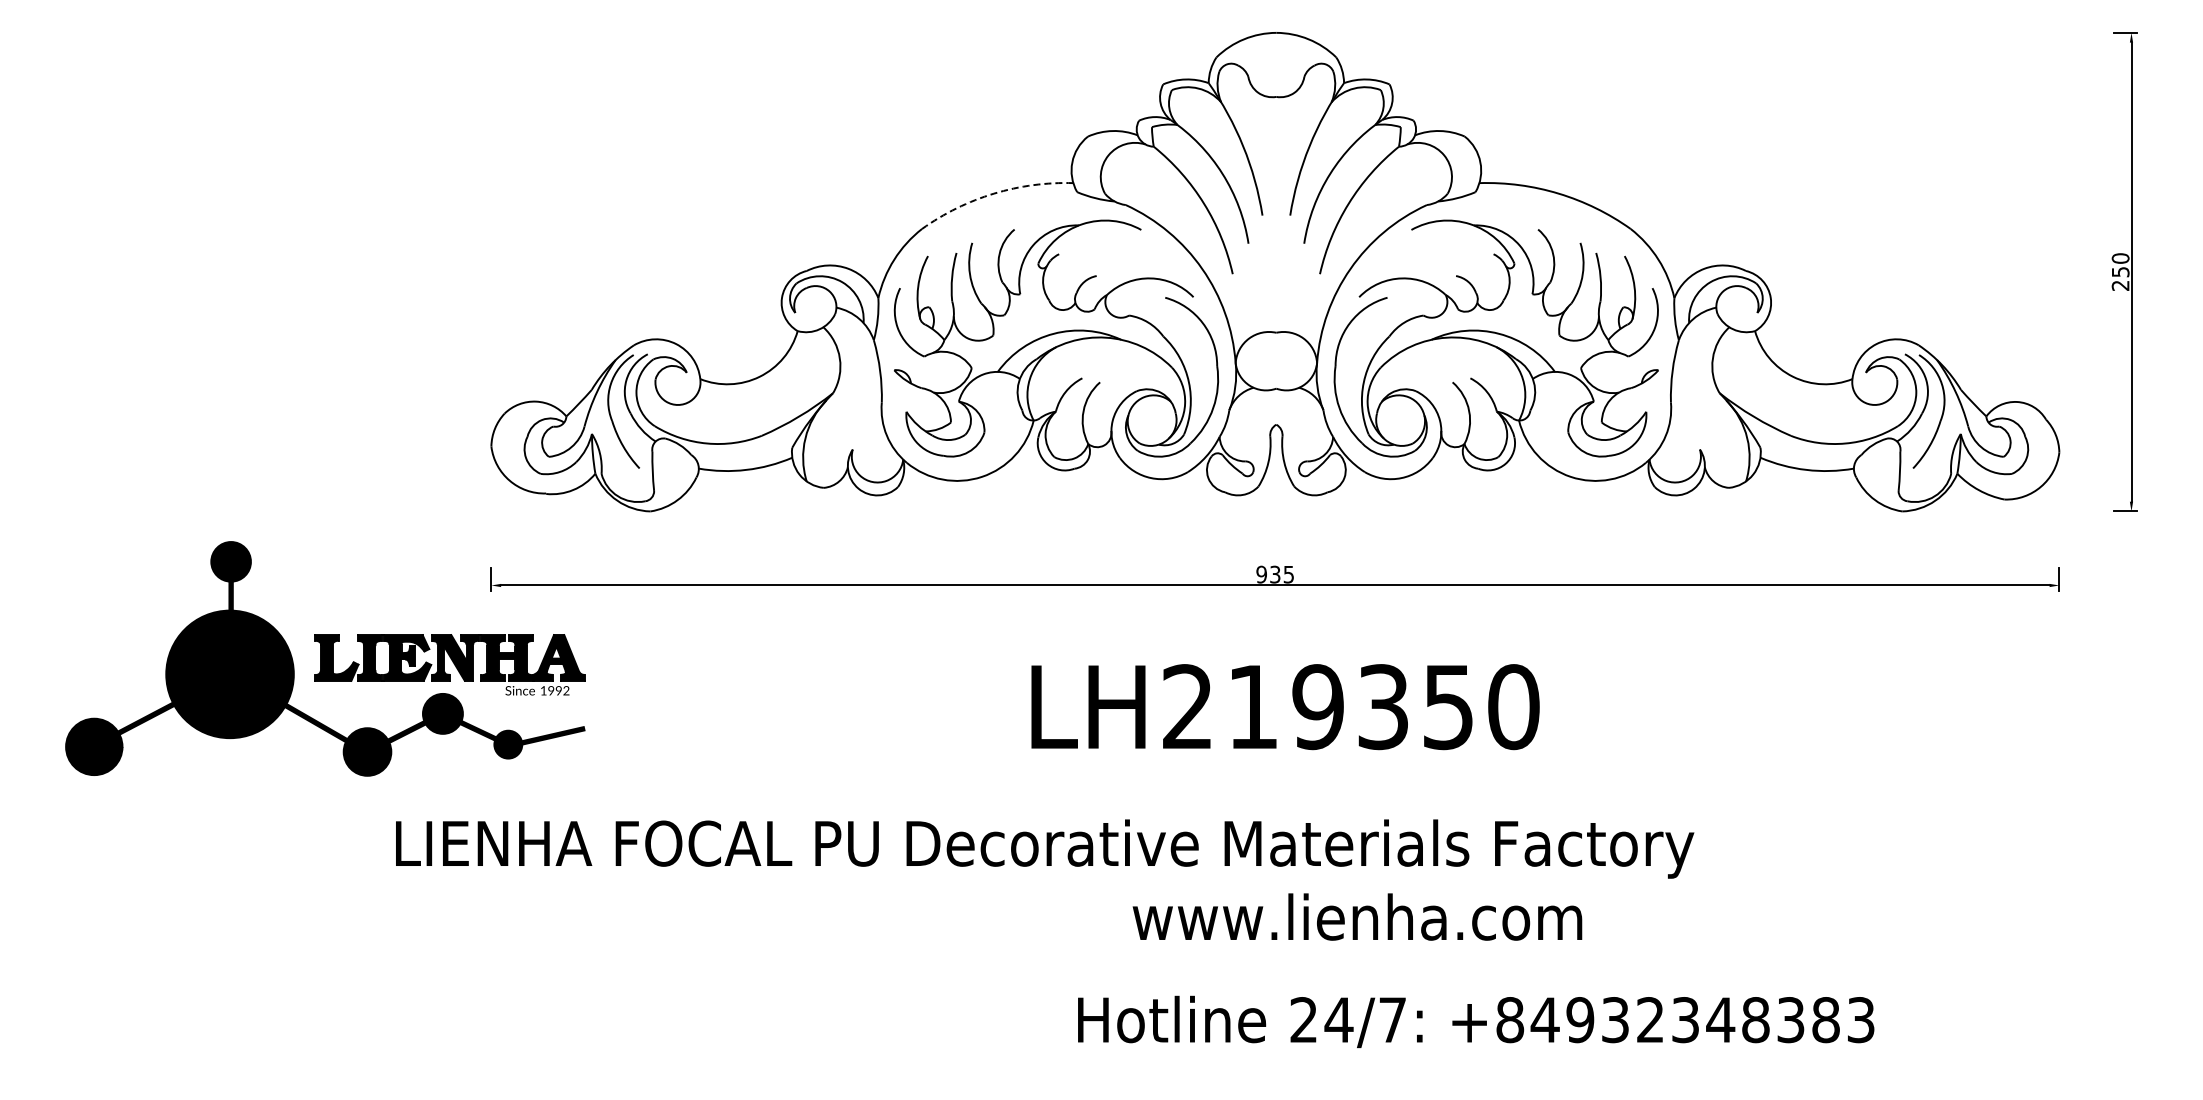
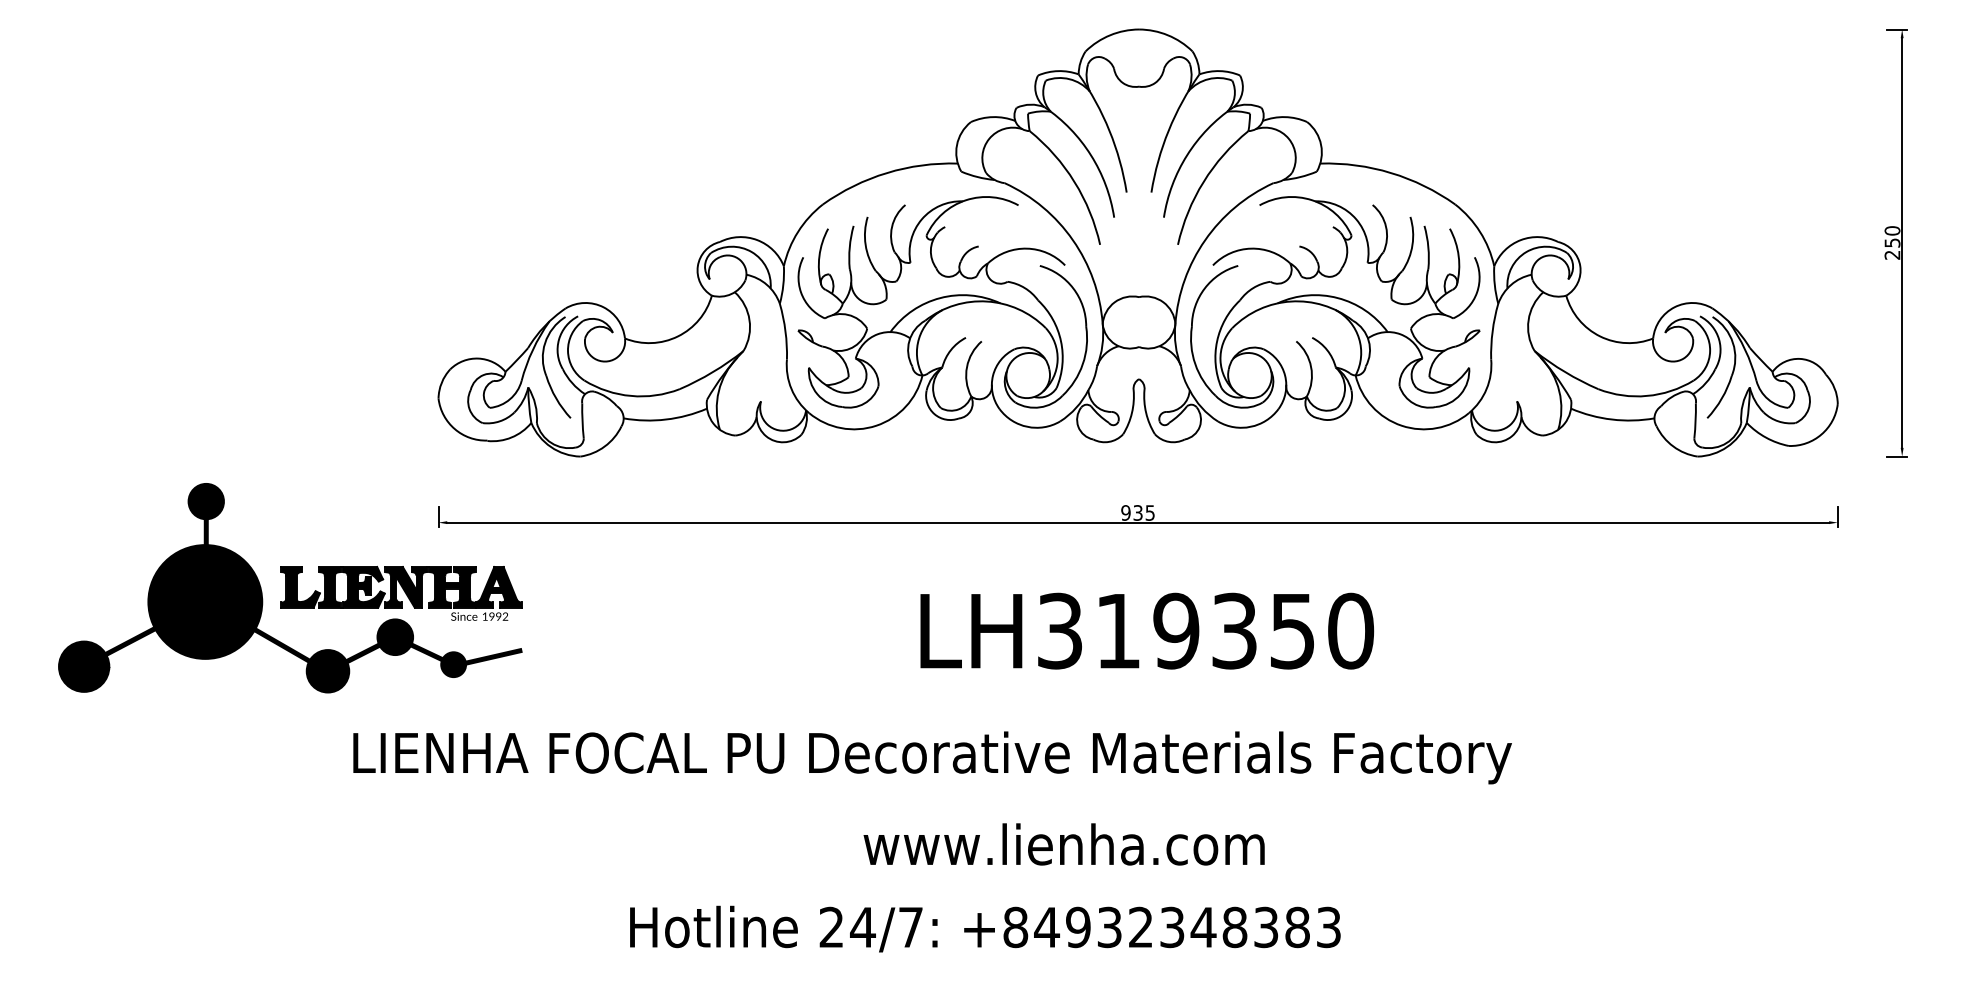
arc: (993, 193) -> (886, 172), dashed -> solid
text: (1187, 707) -> (1059, 631), LH219350 -> LH319350
text: (1357, 916) -> (1064, 843), moved
text: (1476, 1021) -> (985, 928), moved

